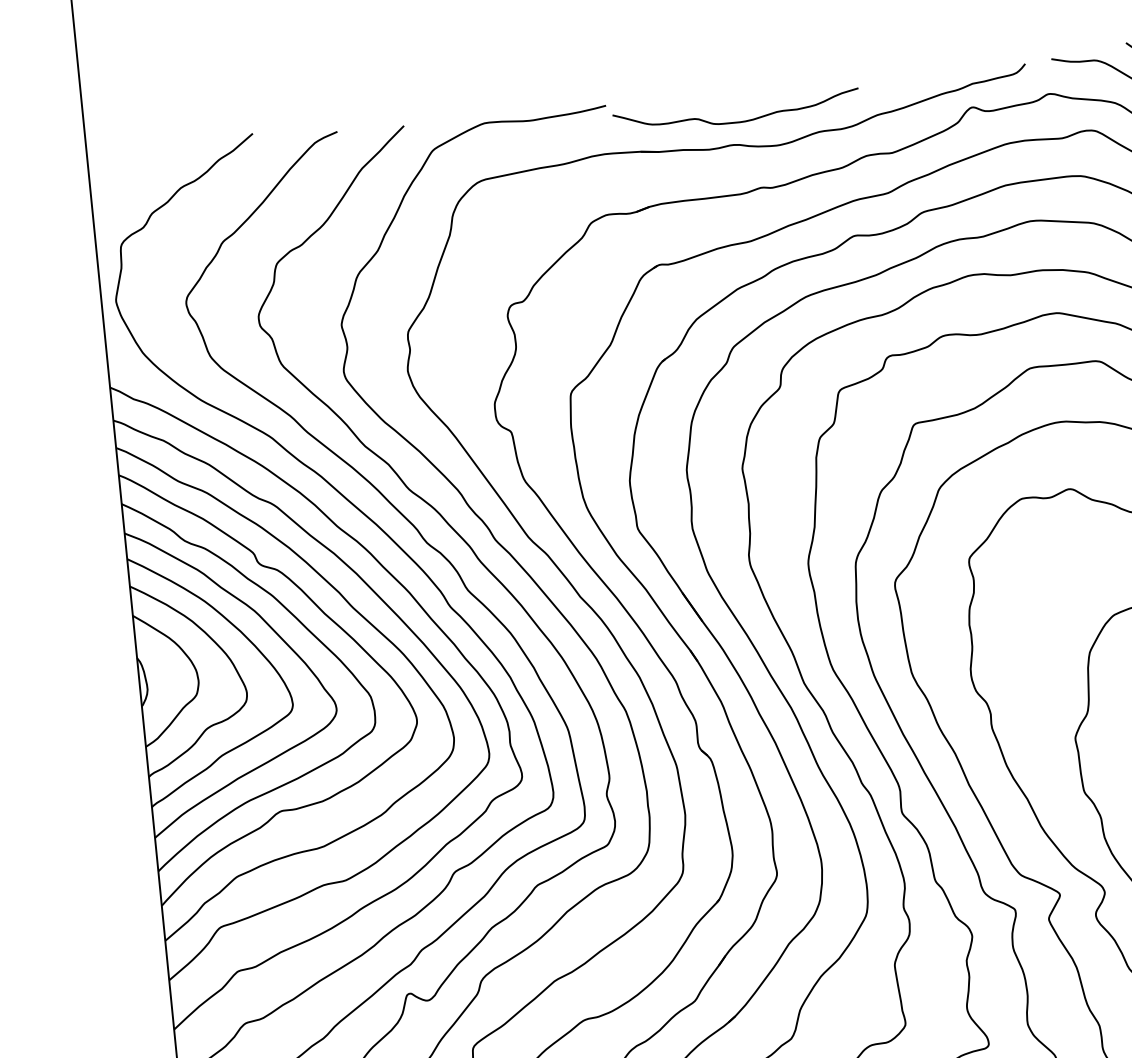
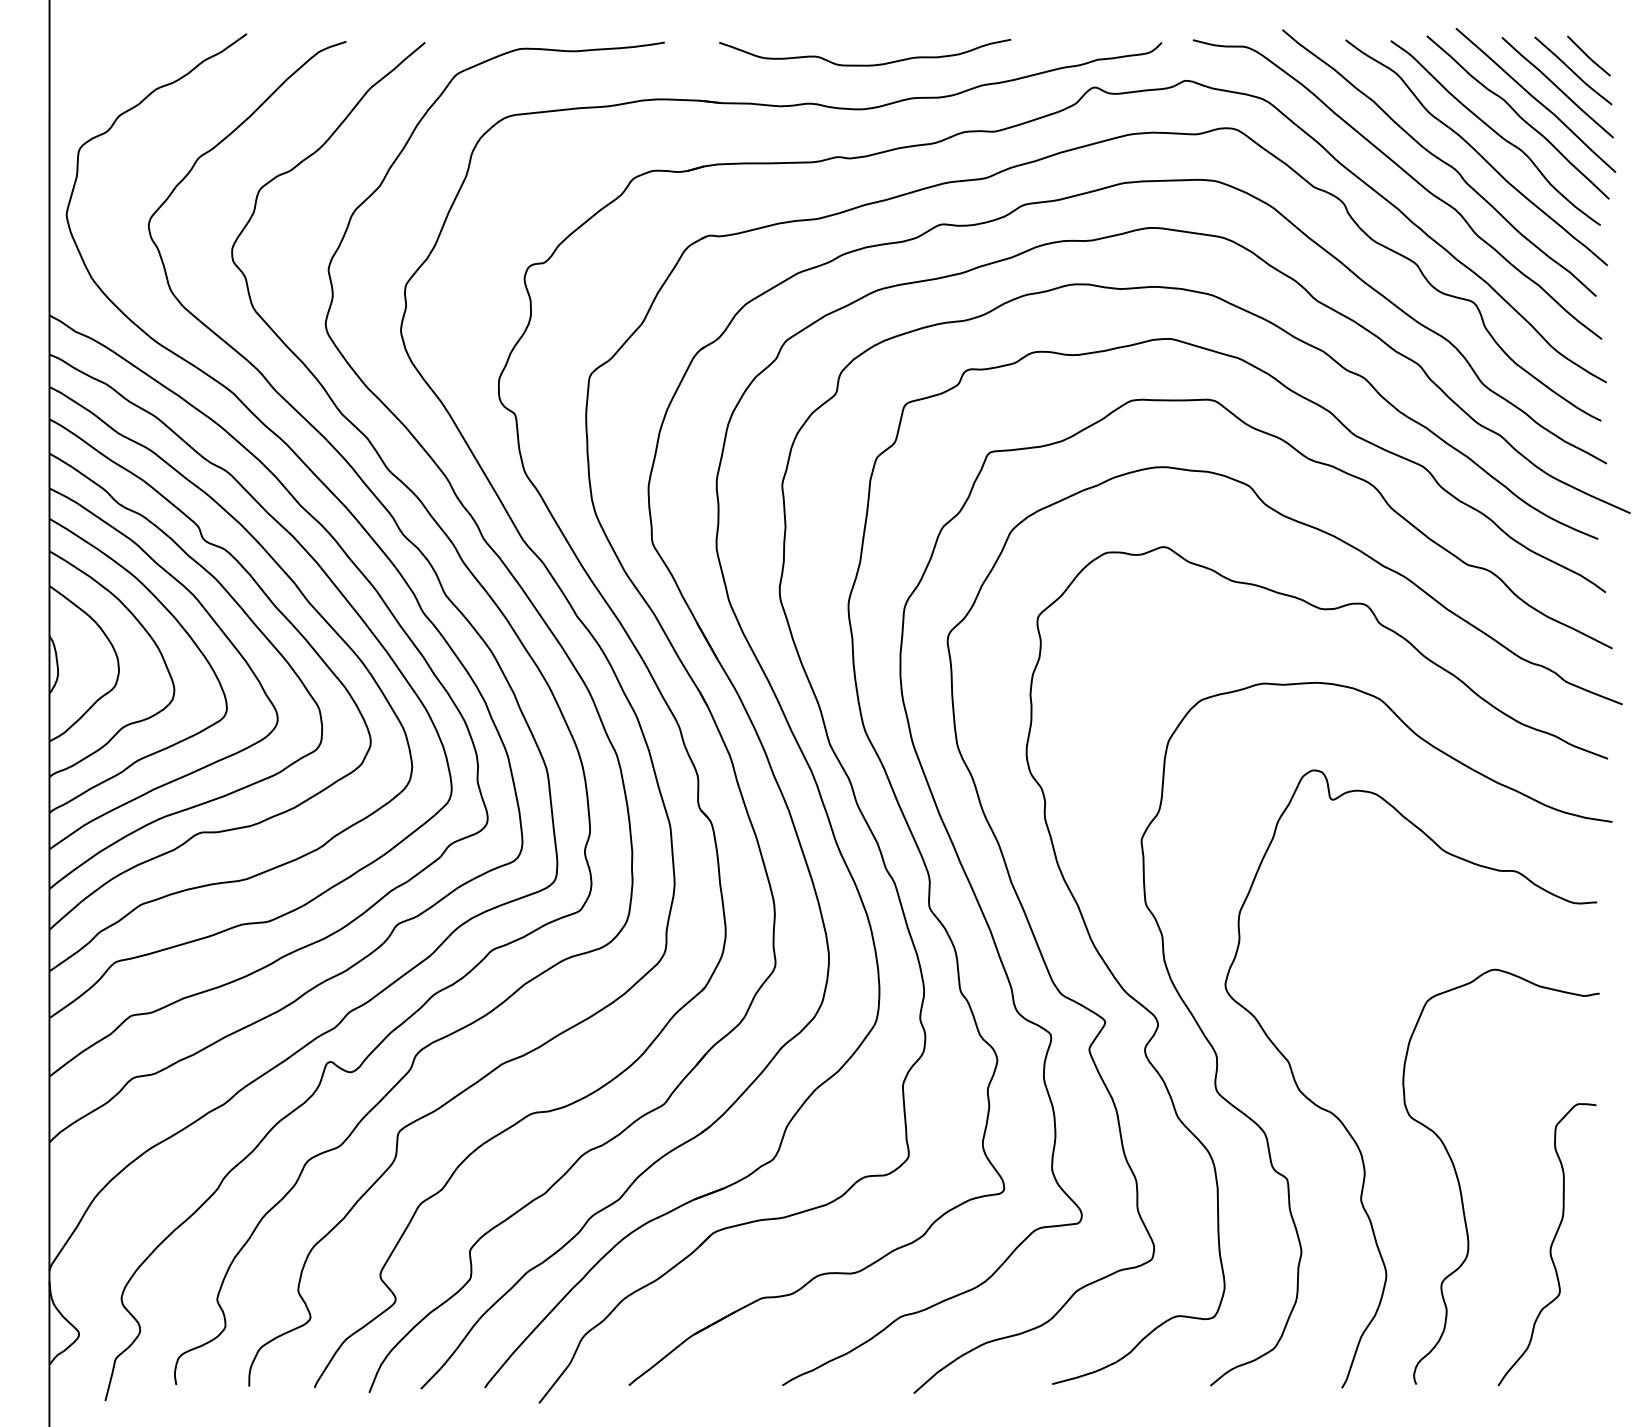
curve: (737, 121) -> (865, 64), moved

